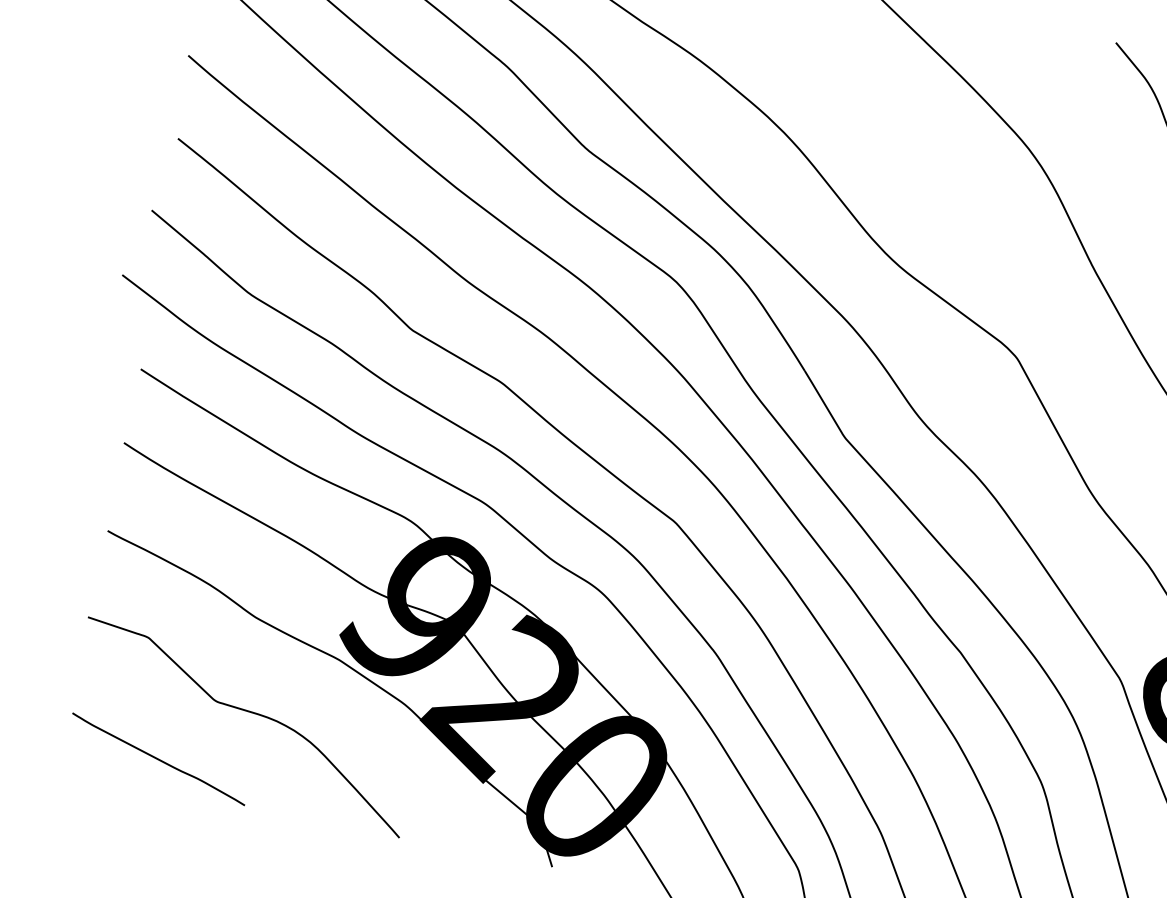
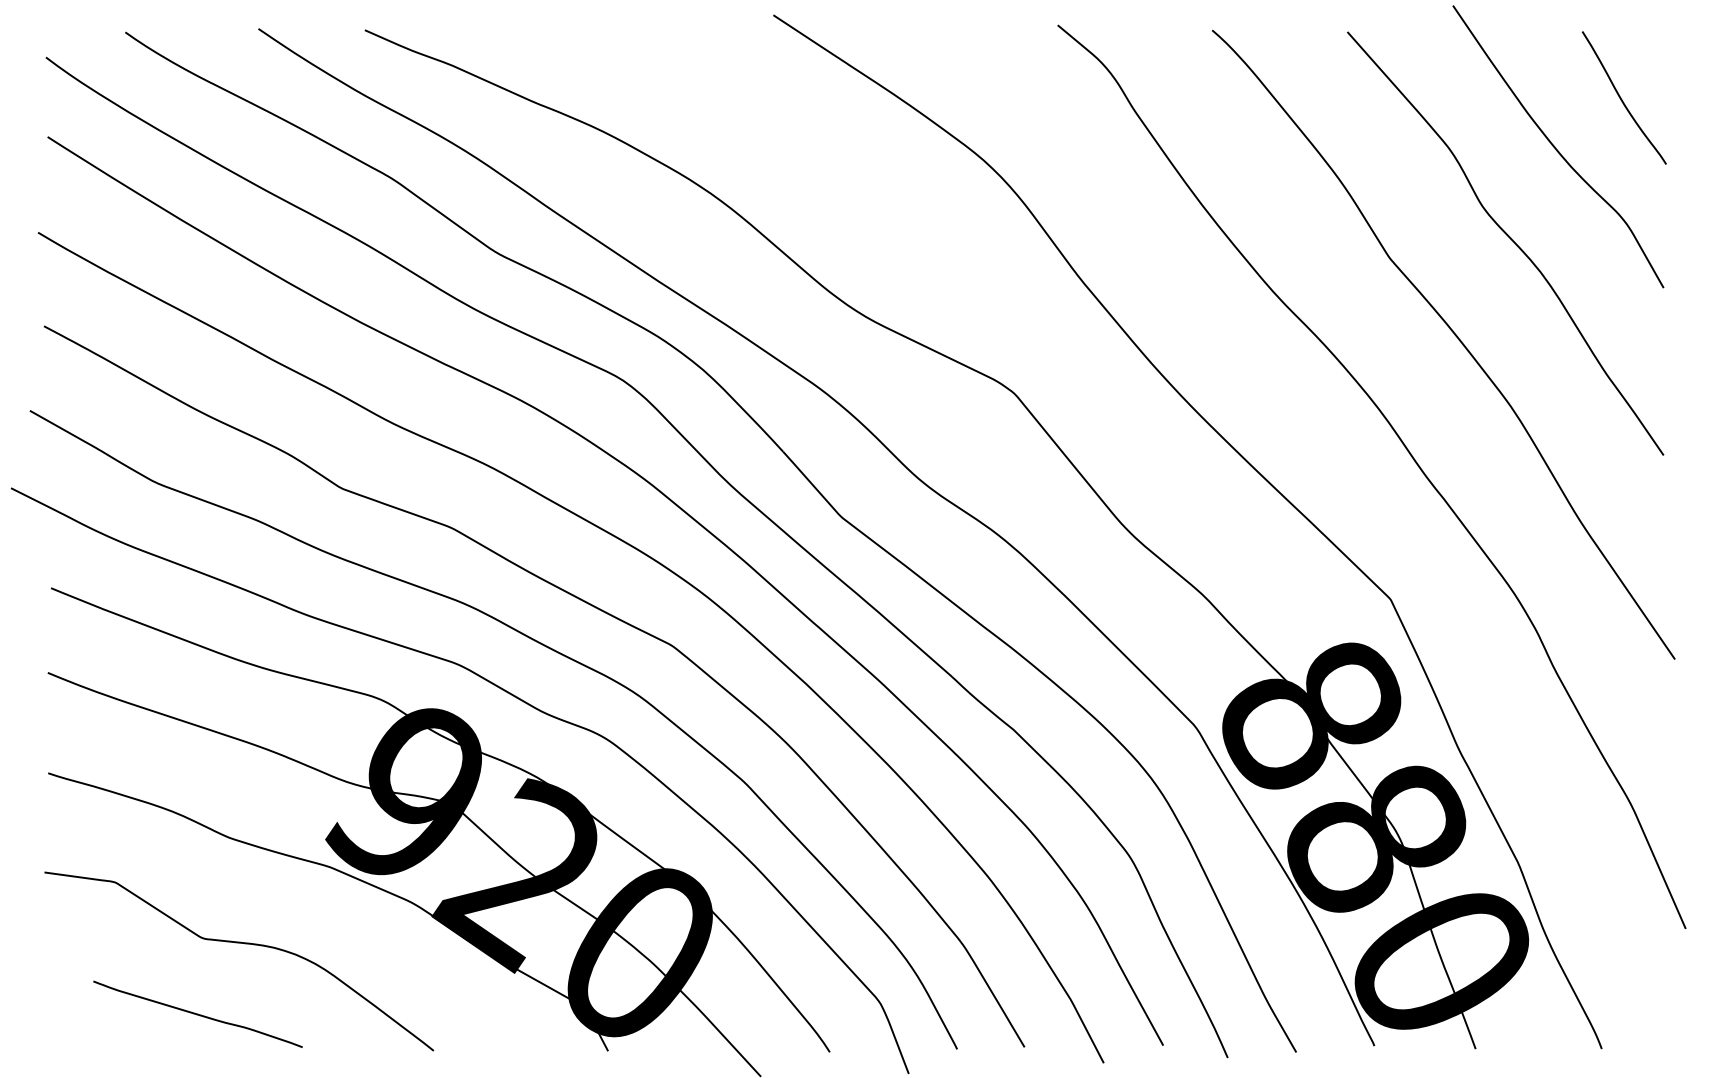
curve: (158, 758) -> (197, 1013), moved

